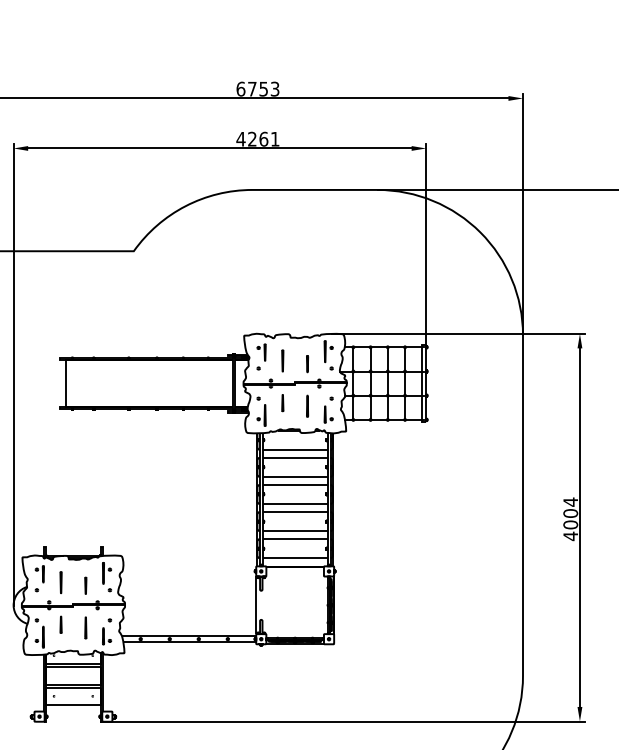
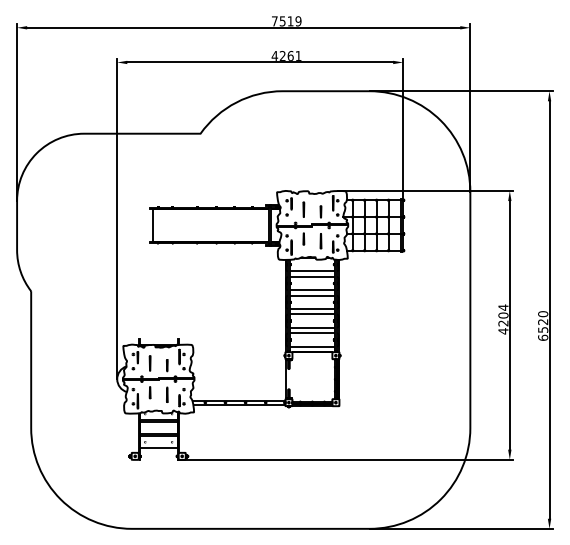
text: (257, 89) -> (286, 21), 6753 -> 7519
text: (570, 525) -> (503, 323), 4004 -> 4204

